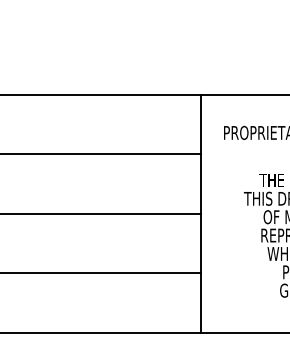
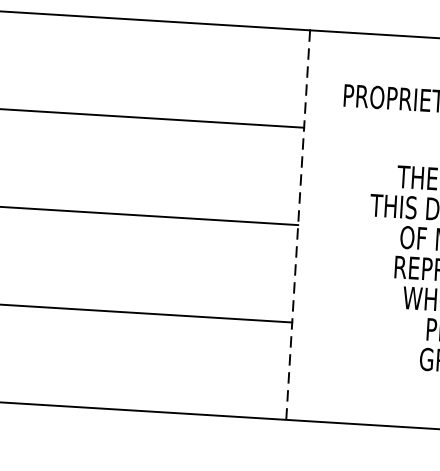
line: (200, 214) -> (297, 226), solid -> dashed

